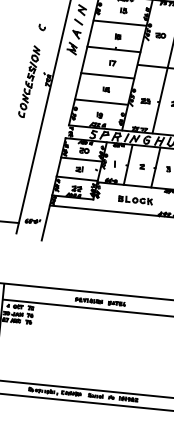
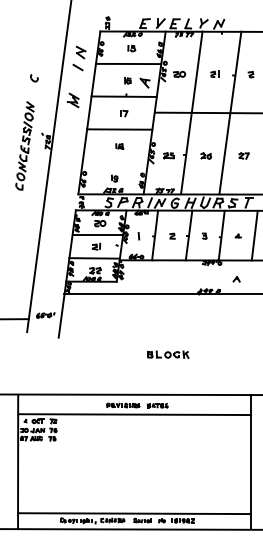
part: (76, 34) -> (144, 82), moved
line: (100, 102) -> (114, 162), removed
part: (135, 200) -> (168, 354), moved

